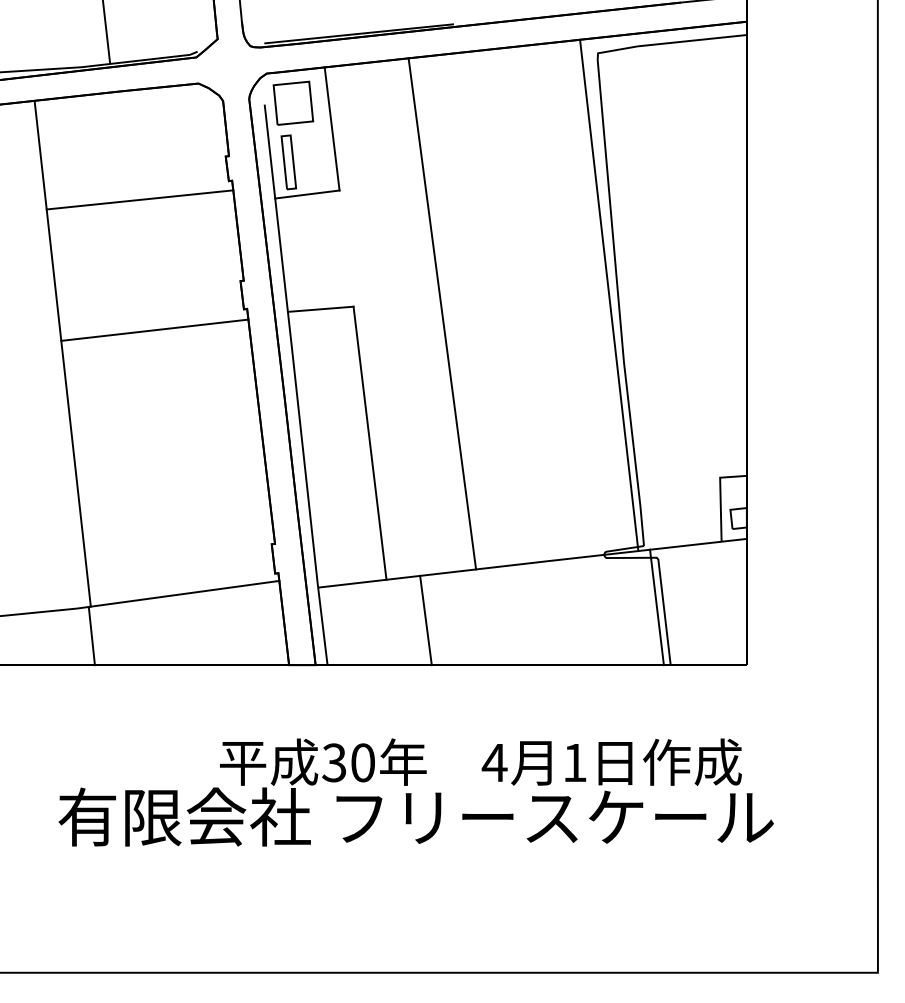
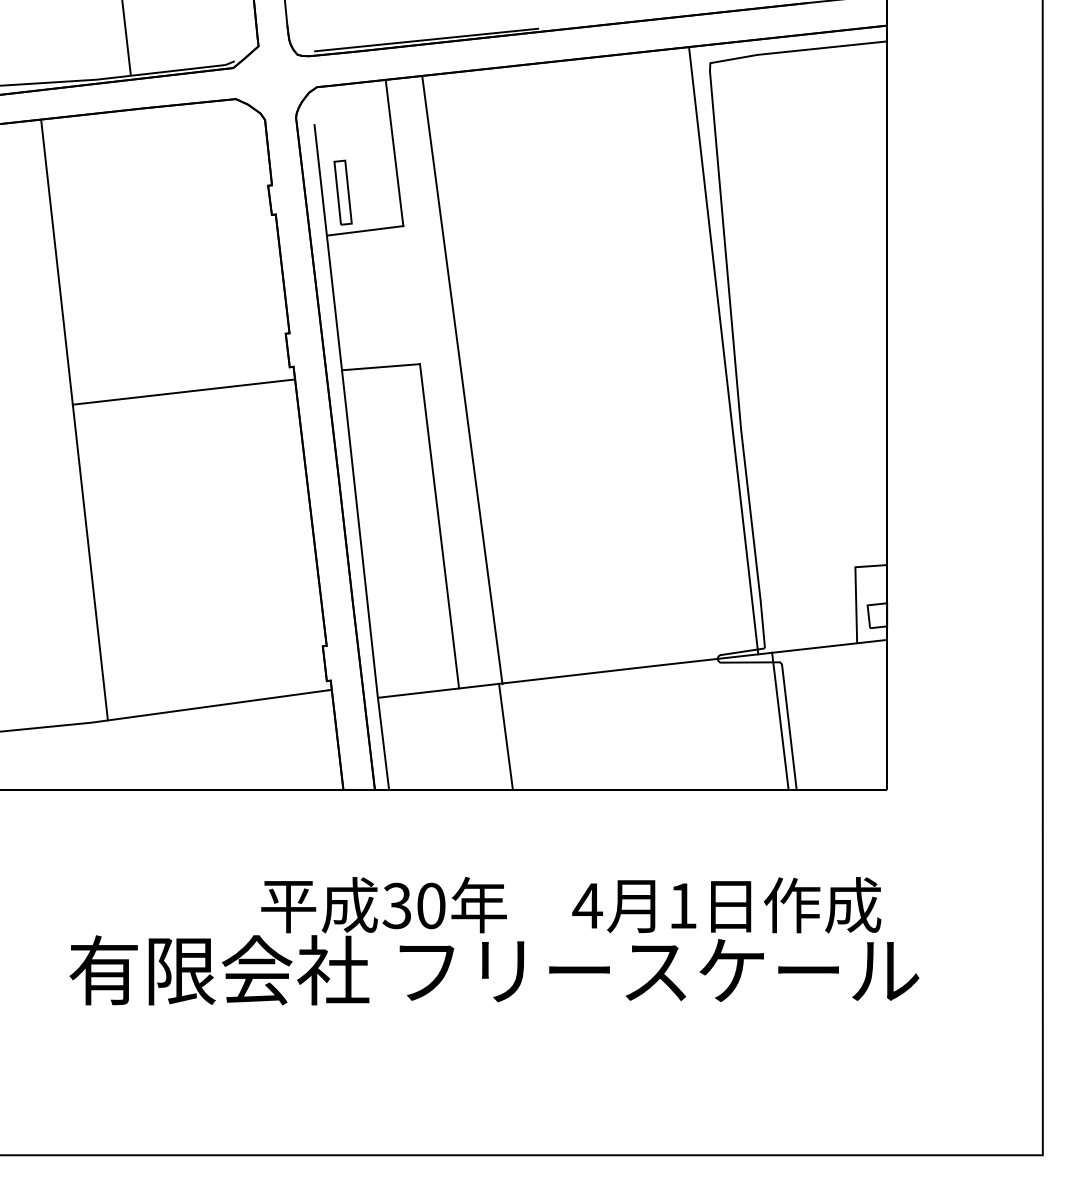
part: (293, 103) -> (348, 122), removed
line: (140, 199) -> (166, 236), removed
line: (442, 313) -> (462, 380), moved
line: (91, 635) -> (108, 754), removed

